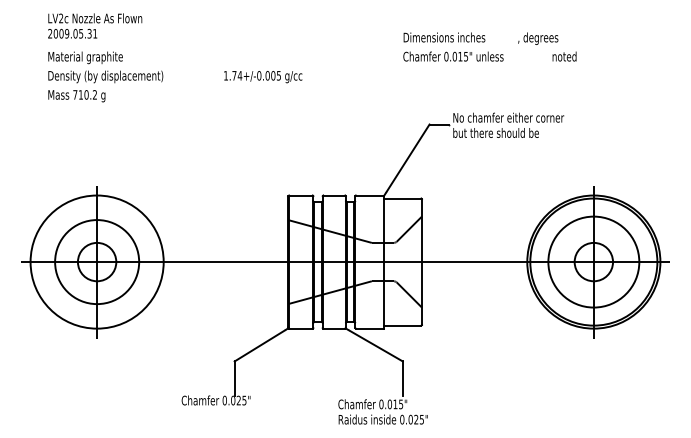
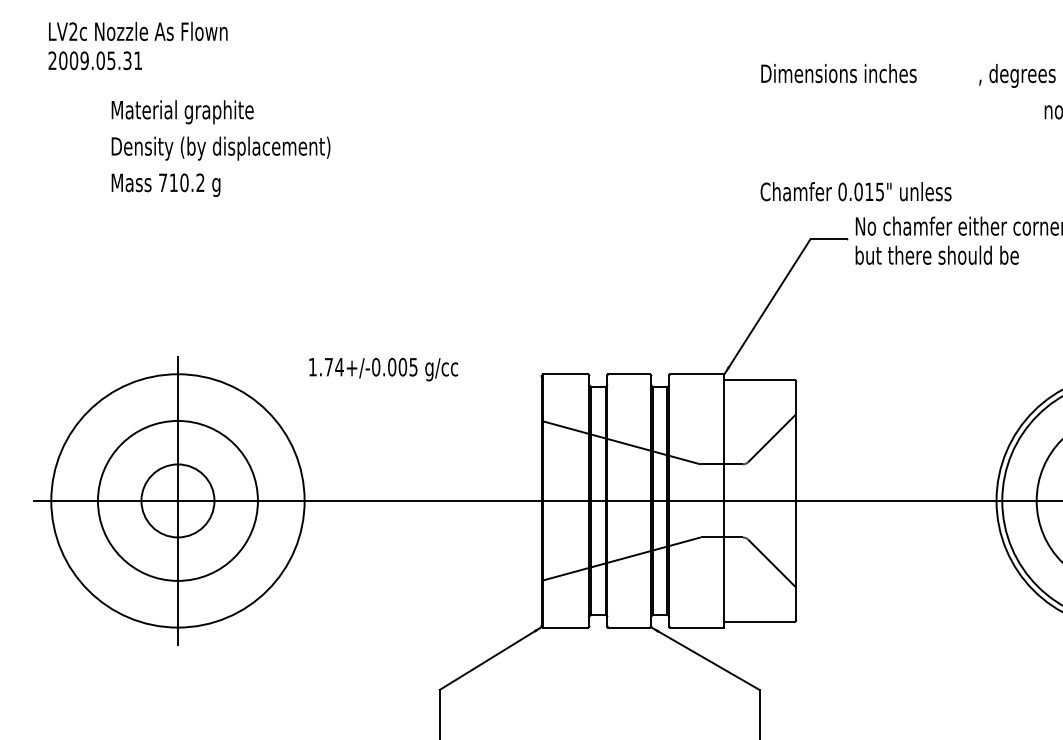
text: (95, 25) -> (138, 44), moved
text: (453, 56) -> (856, 191), moved
text: (105, 76) -> (220, 147), moved
text: (263, 77) -> (384, 370), moved

